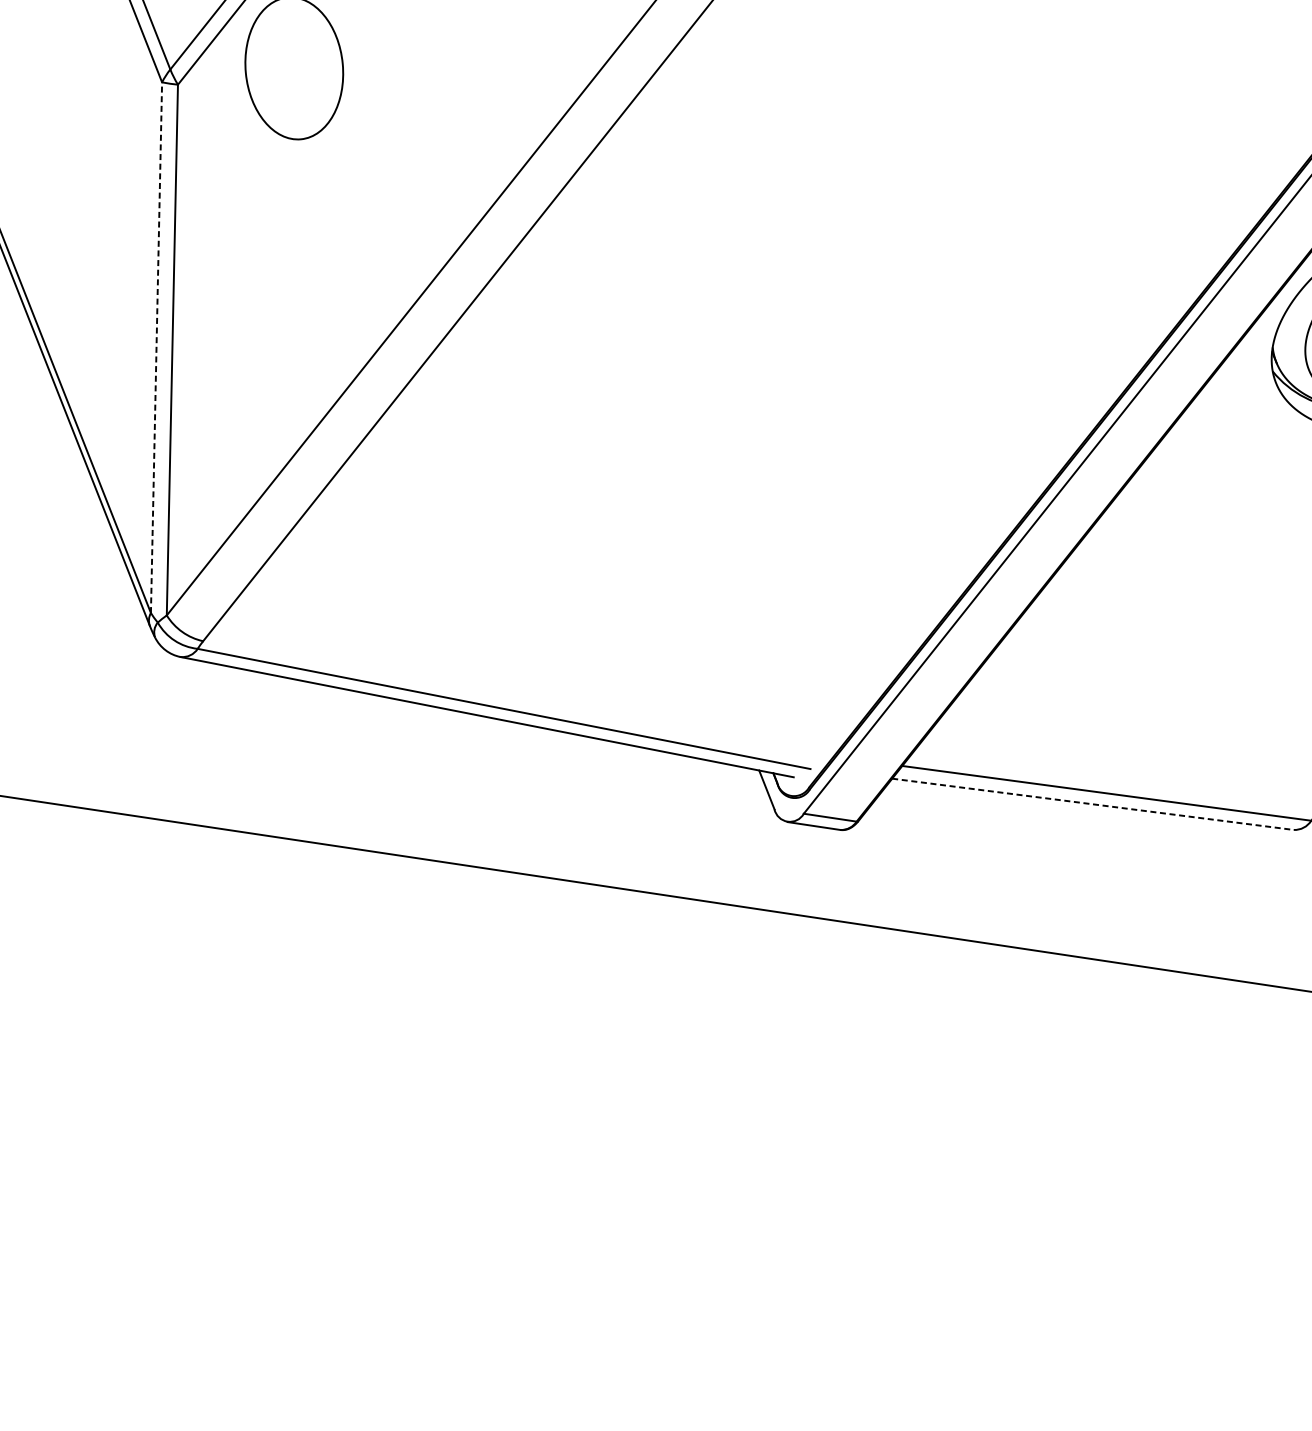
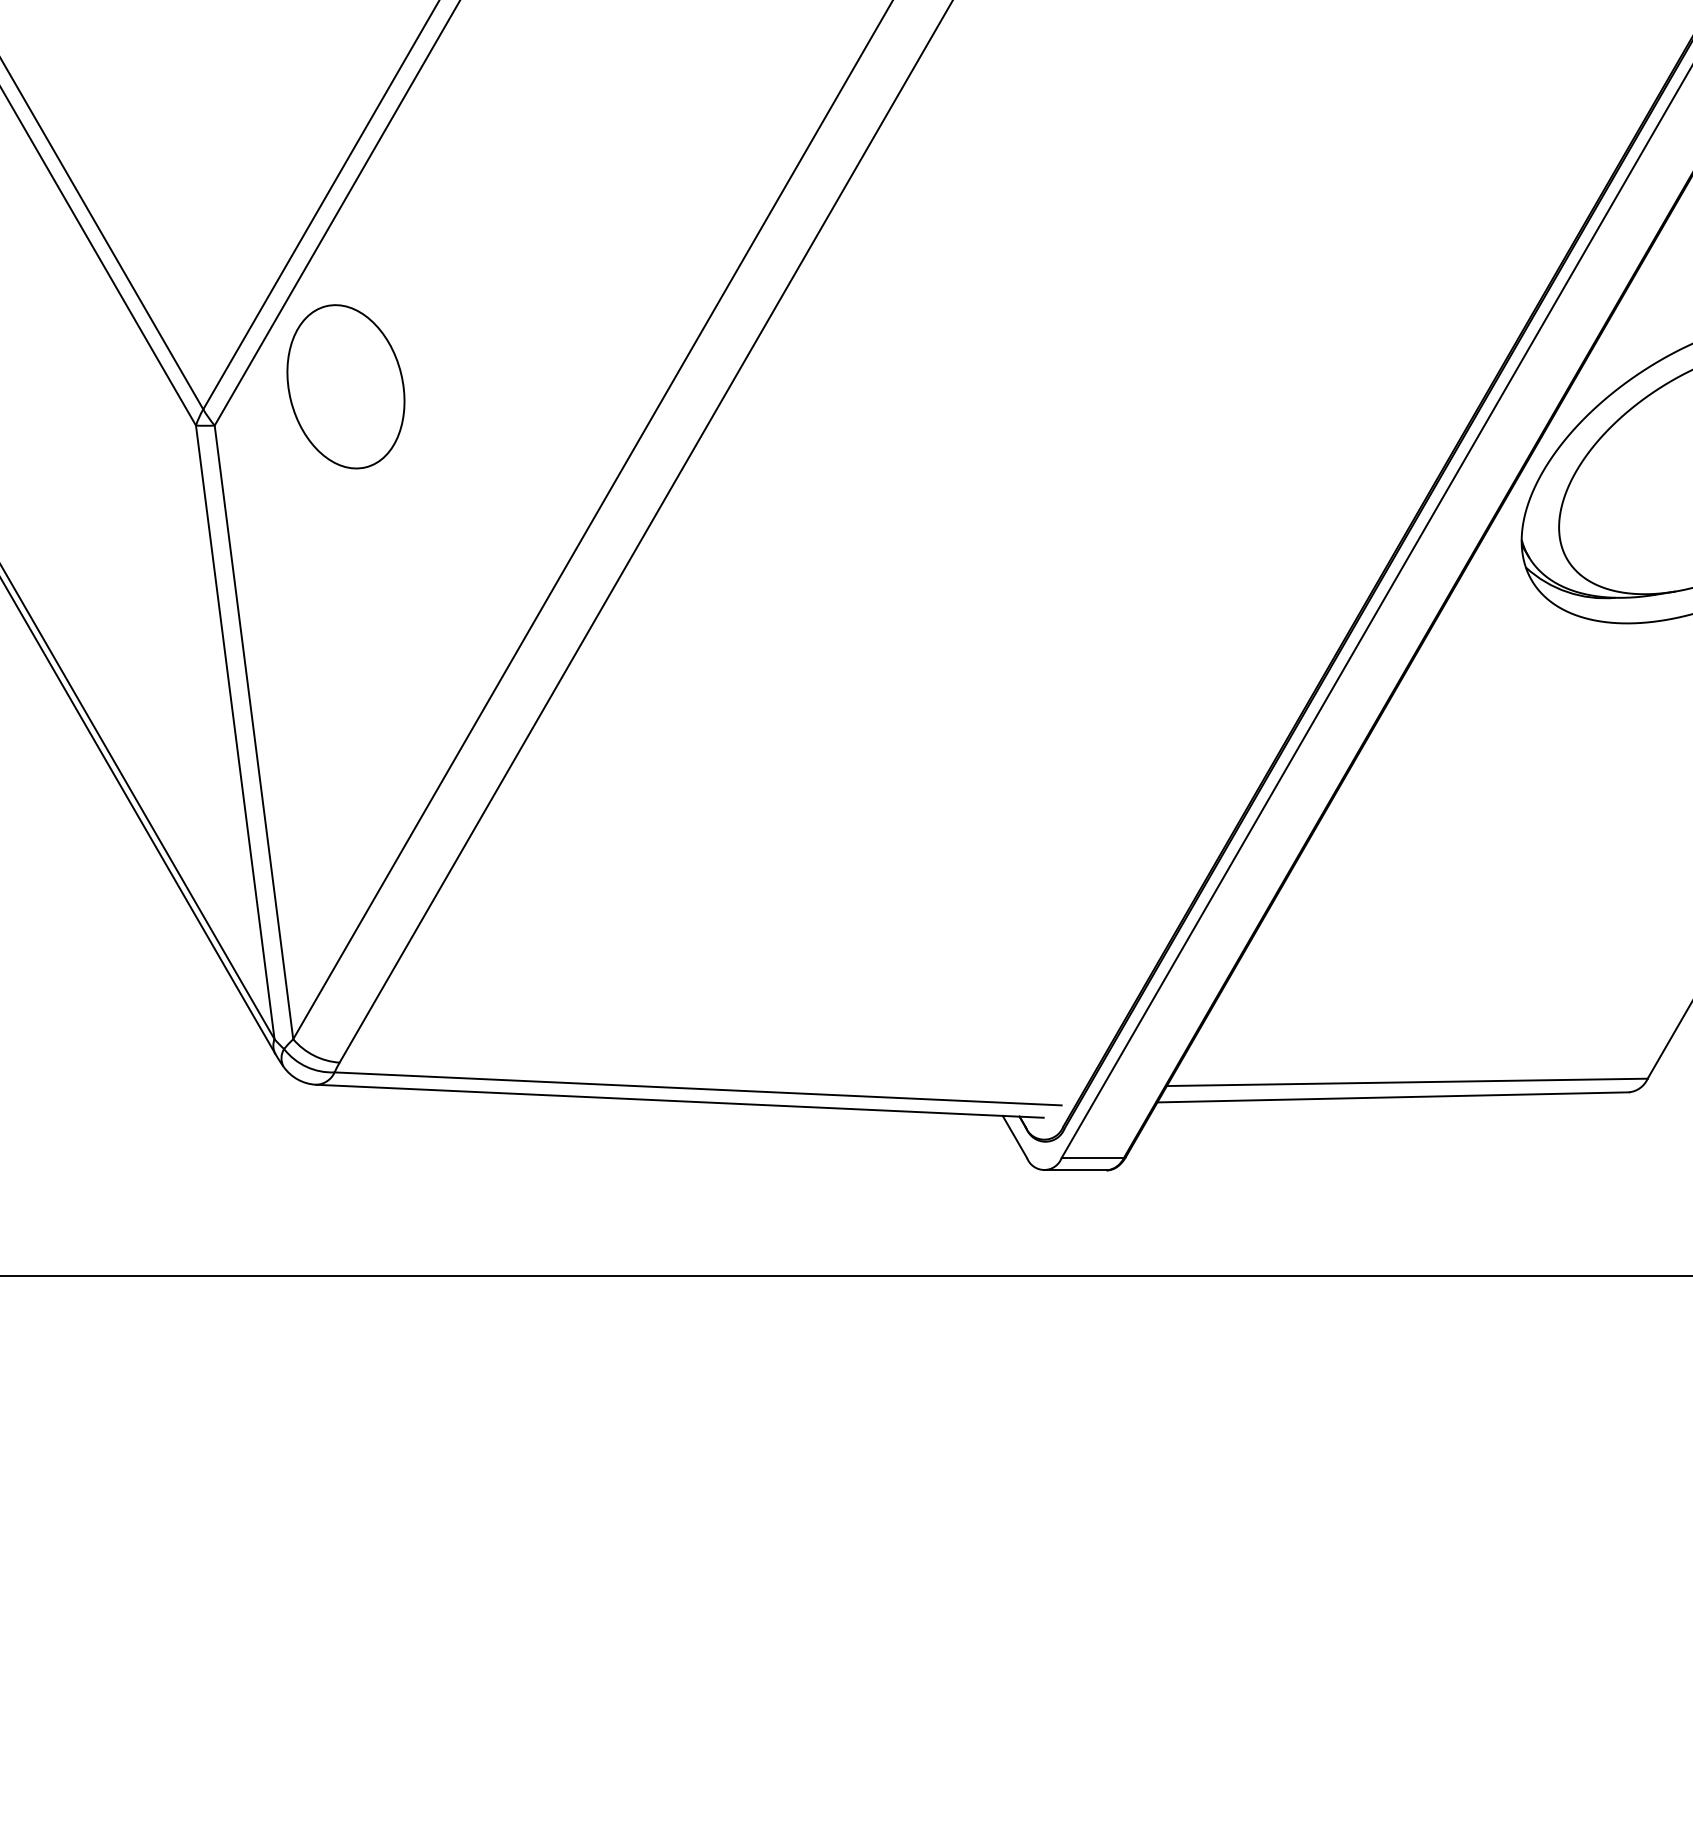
line: (156, 346) -> (235, 731), dashed -> solid
line: (1093, 804) -> (1393, 1097), dashed -> solid

